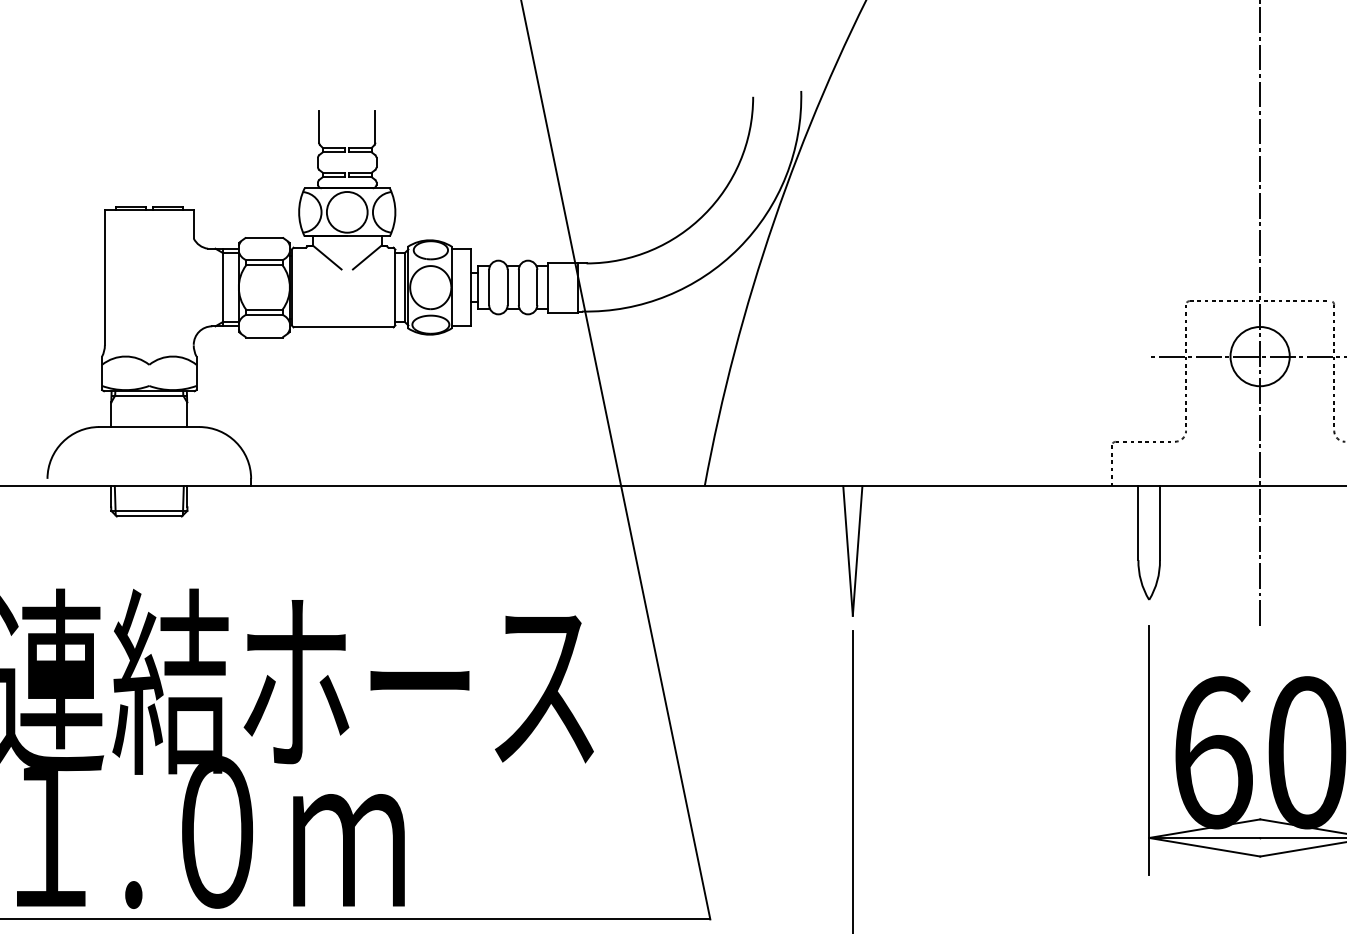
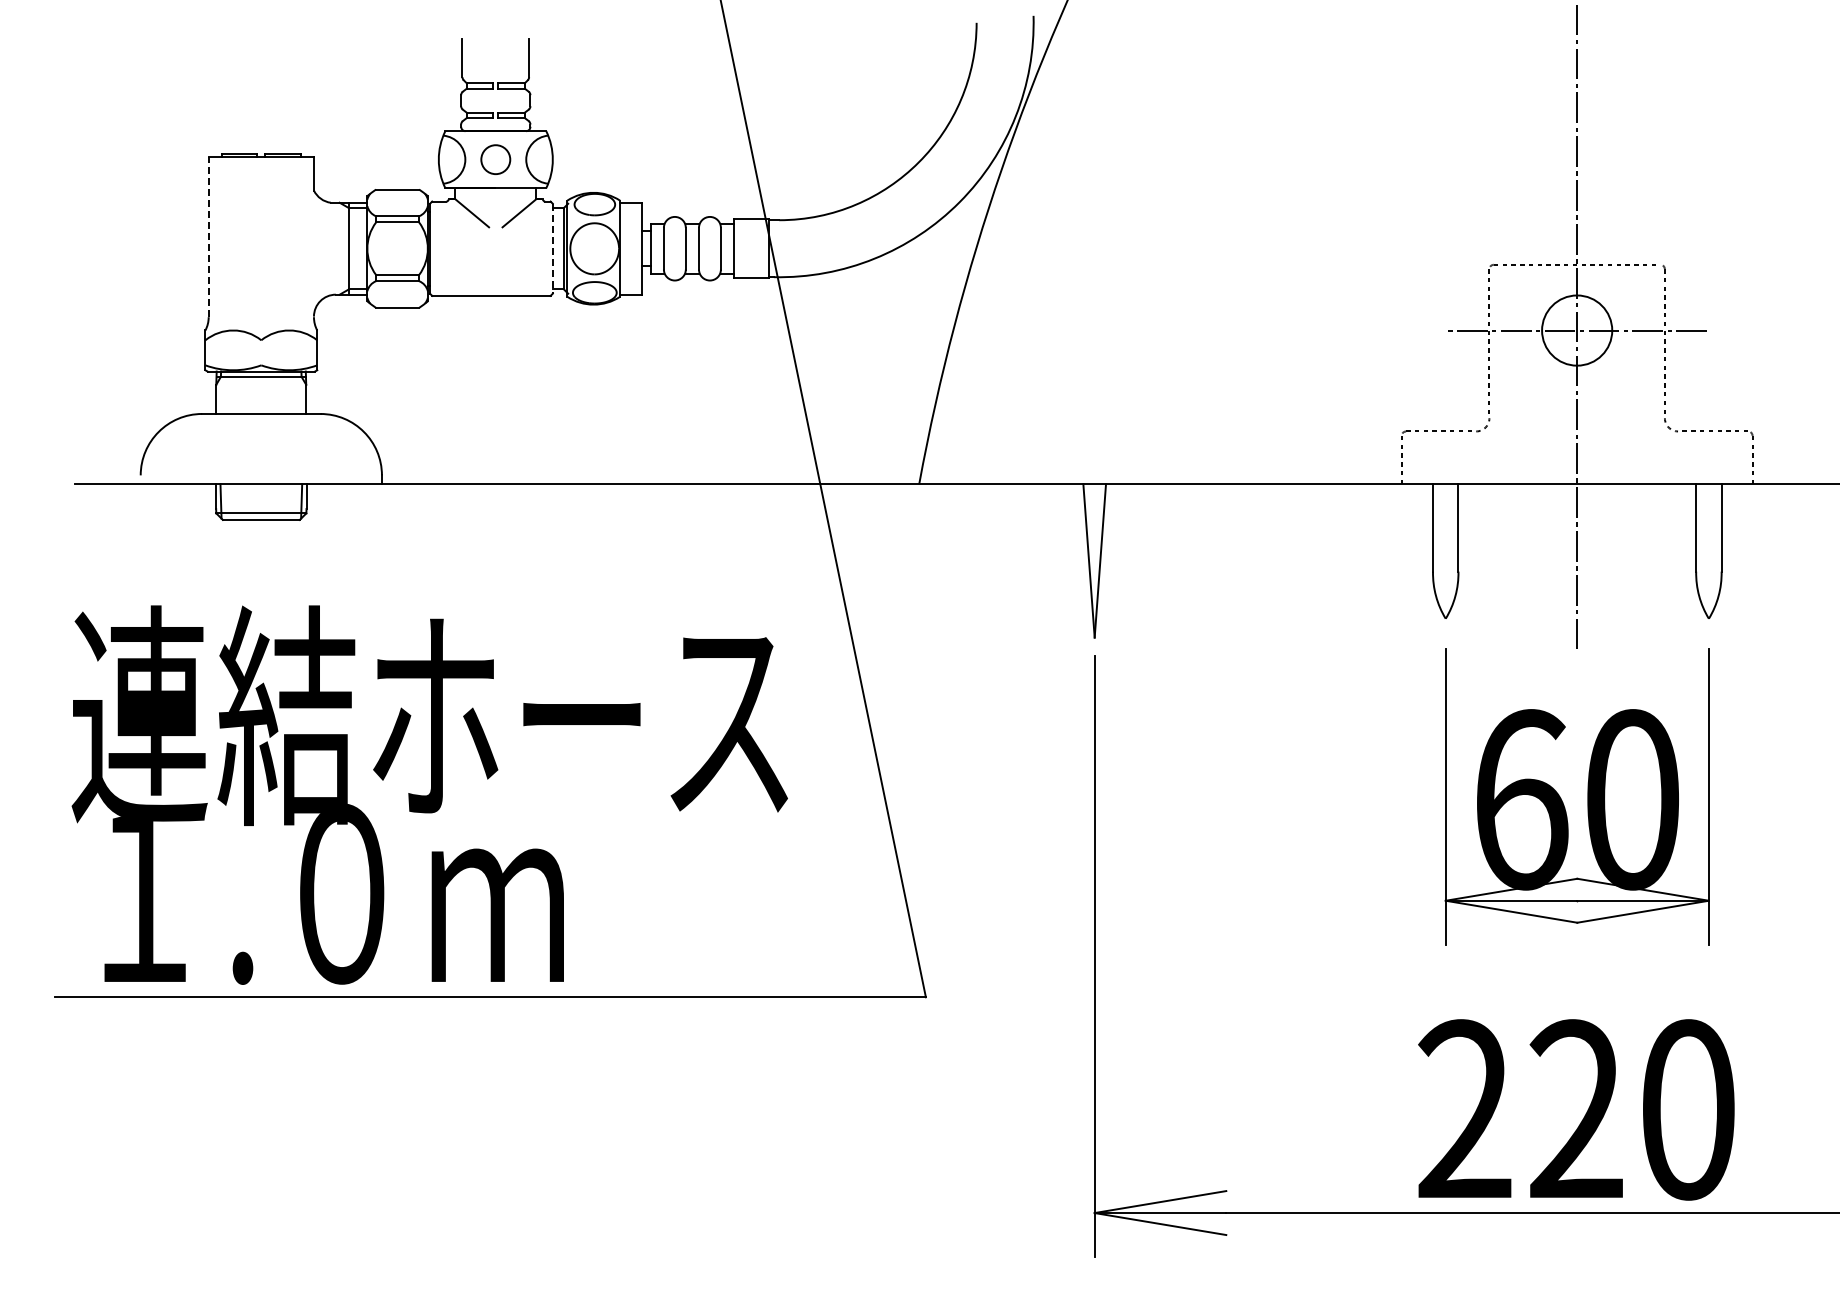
circle: (347, 212) -> (495, 159), size x0.6
line: (104, 277) -> (208, 236), solid -> dashed
line: (395, 287) -> (552, 248), solid -> dashed

